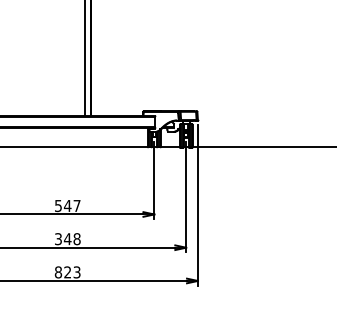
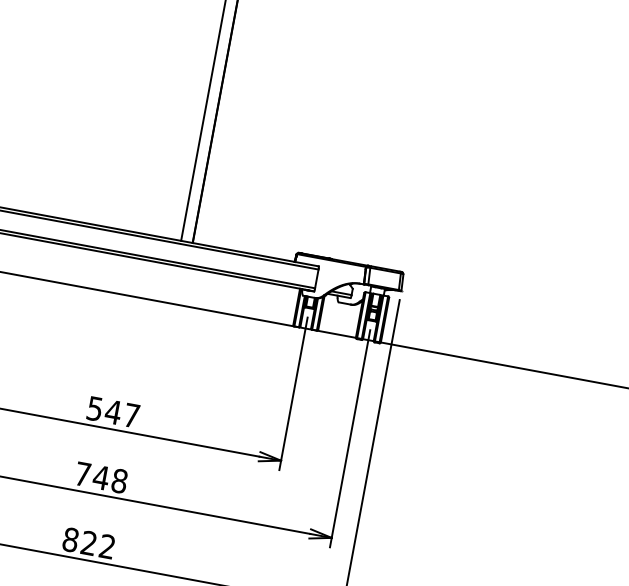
text: (58, 239) -> (82, 475), 348 -> 748
text: (76, 272) -> (106, 546), 823 -> 822

